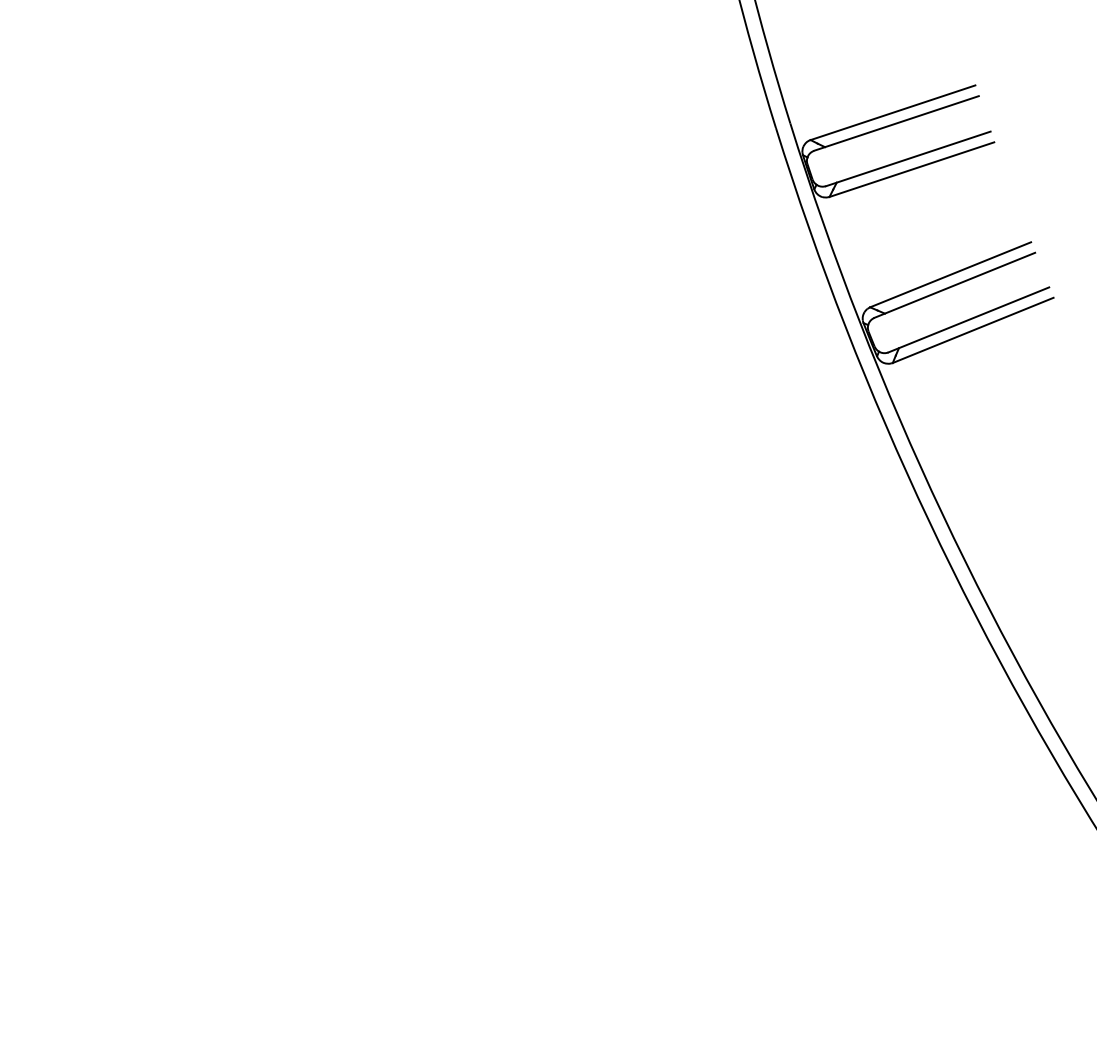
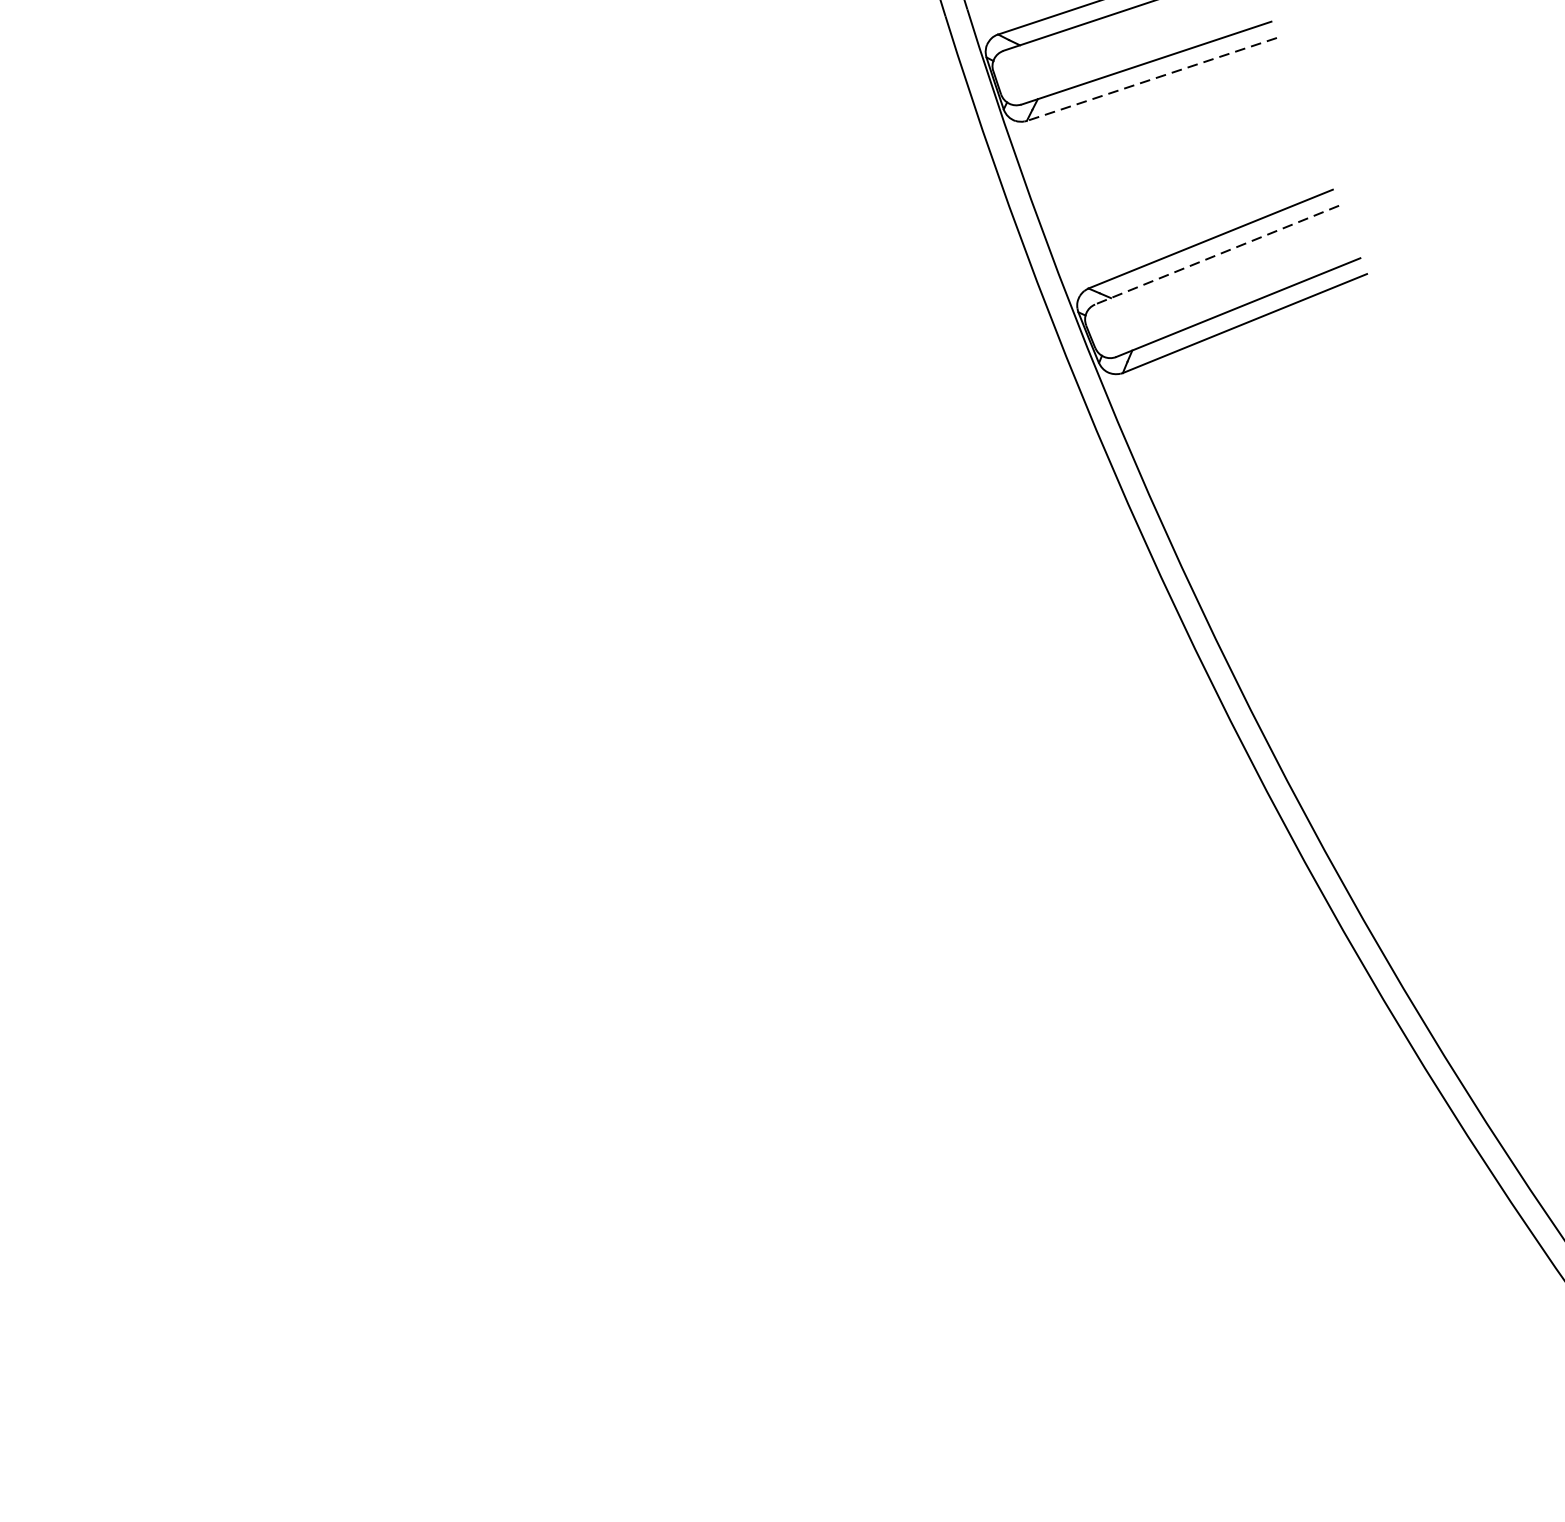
line: (911, 169) -> (1151, 79), solid -> dashed
line: (954, 285) -> (1216, 255), solid -> dashed

